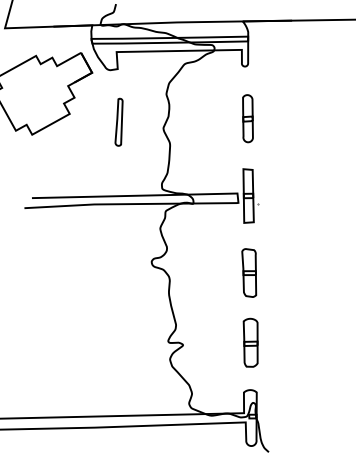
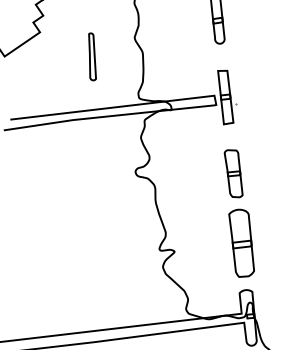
part: (118, 121) -> (91, 56), moved
part: (250, 342) -> (241, 242), size x1.4

